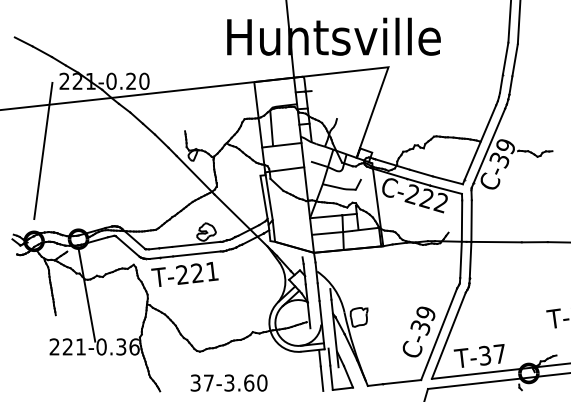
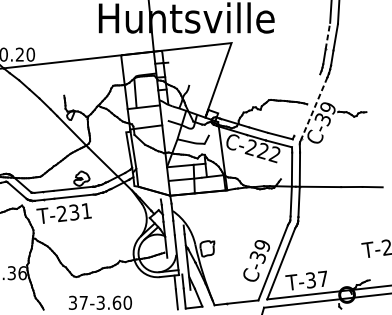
line: (505, 58) -> (327, 35), solid -> dashed
line: (480, 142) -> (307, 104), removed
line: (489, 146) -> (314, 108), solid -> dashed
text: (197, 273) -> (74, 212), T-221 -> T-231

